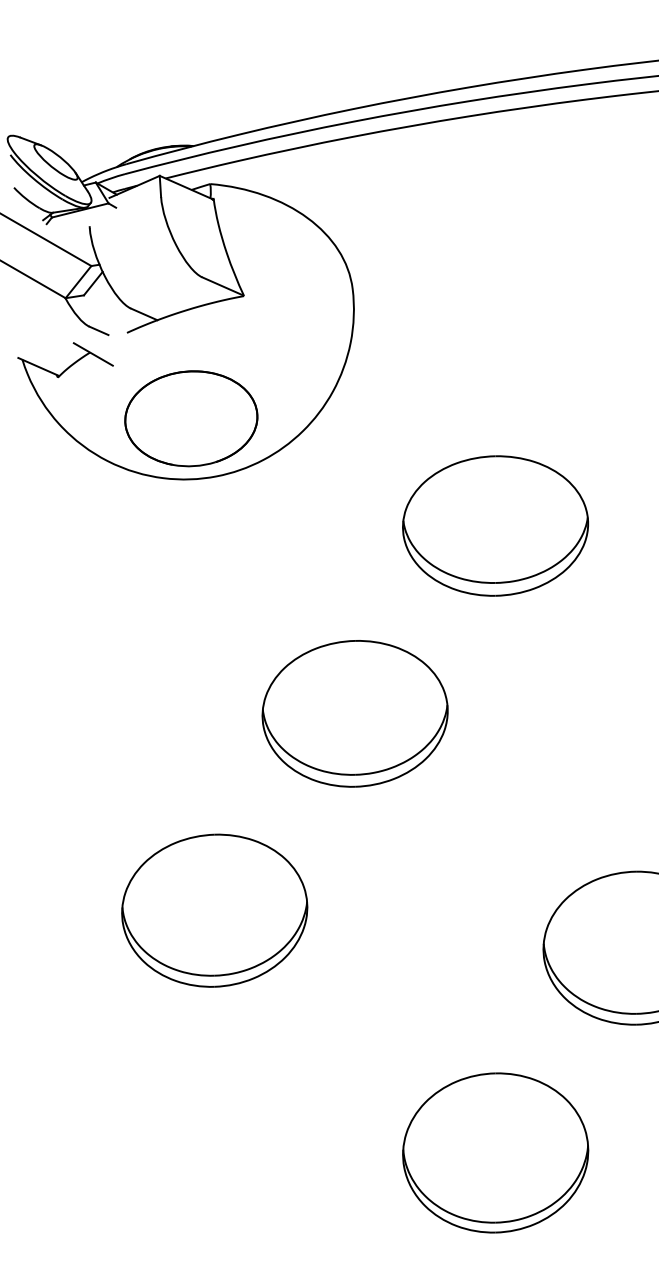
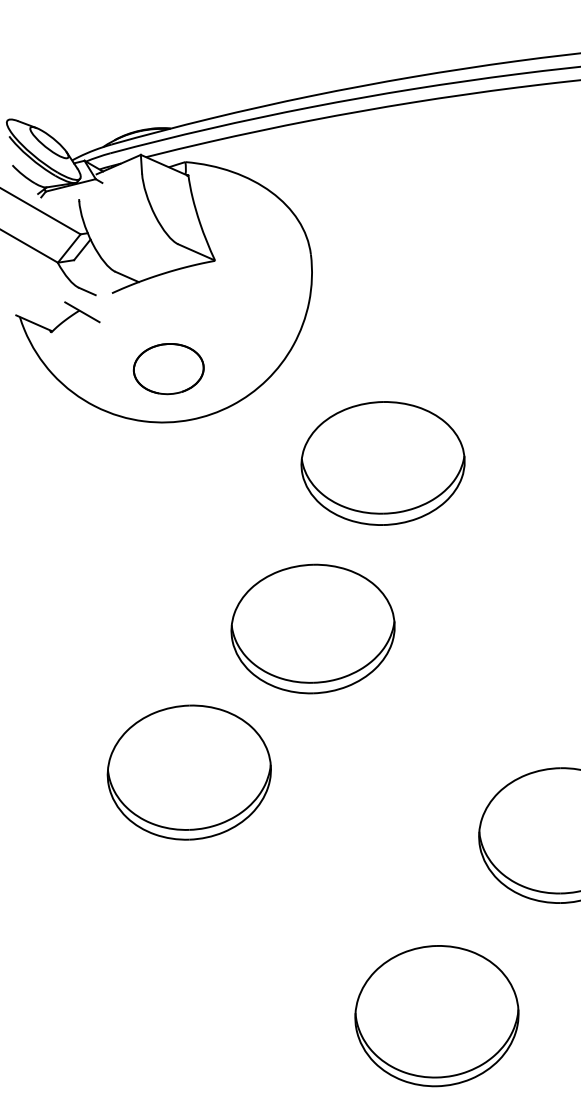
part: (191, 418) -> (168, 368), size x0.6
part: (495, 525) -> (383, 463), moved
part: (214, 910) -> (189, 772), moved

